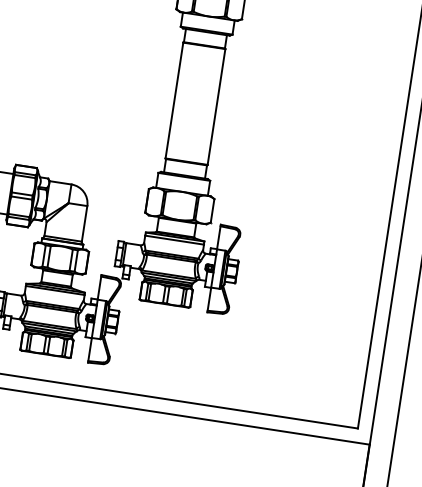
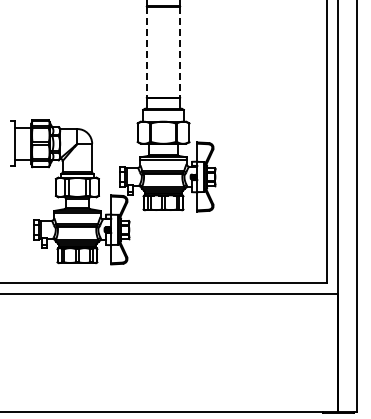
line: (173, 100) -> (146, 52), solid -> dashed
line: (216, 107) -> (180, 52), solid -> dashed

